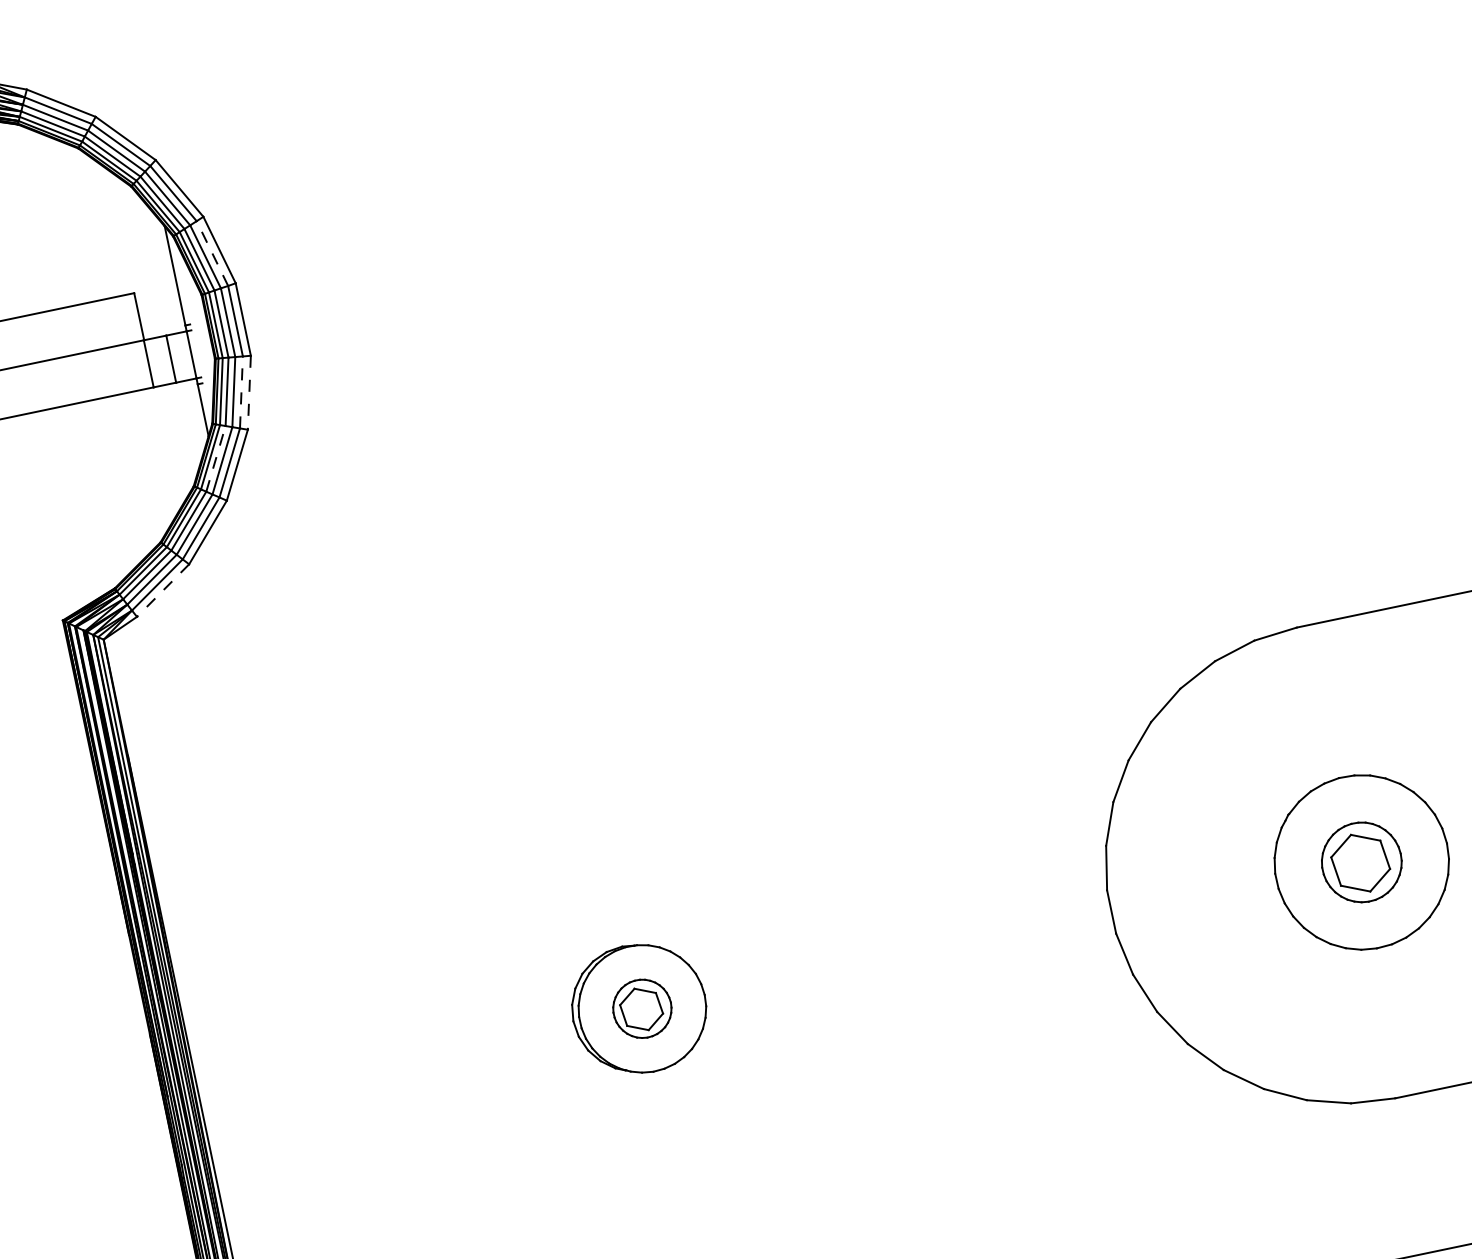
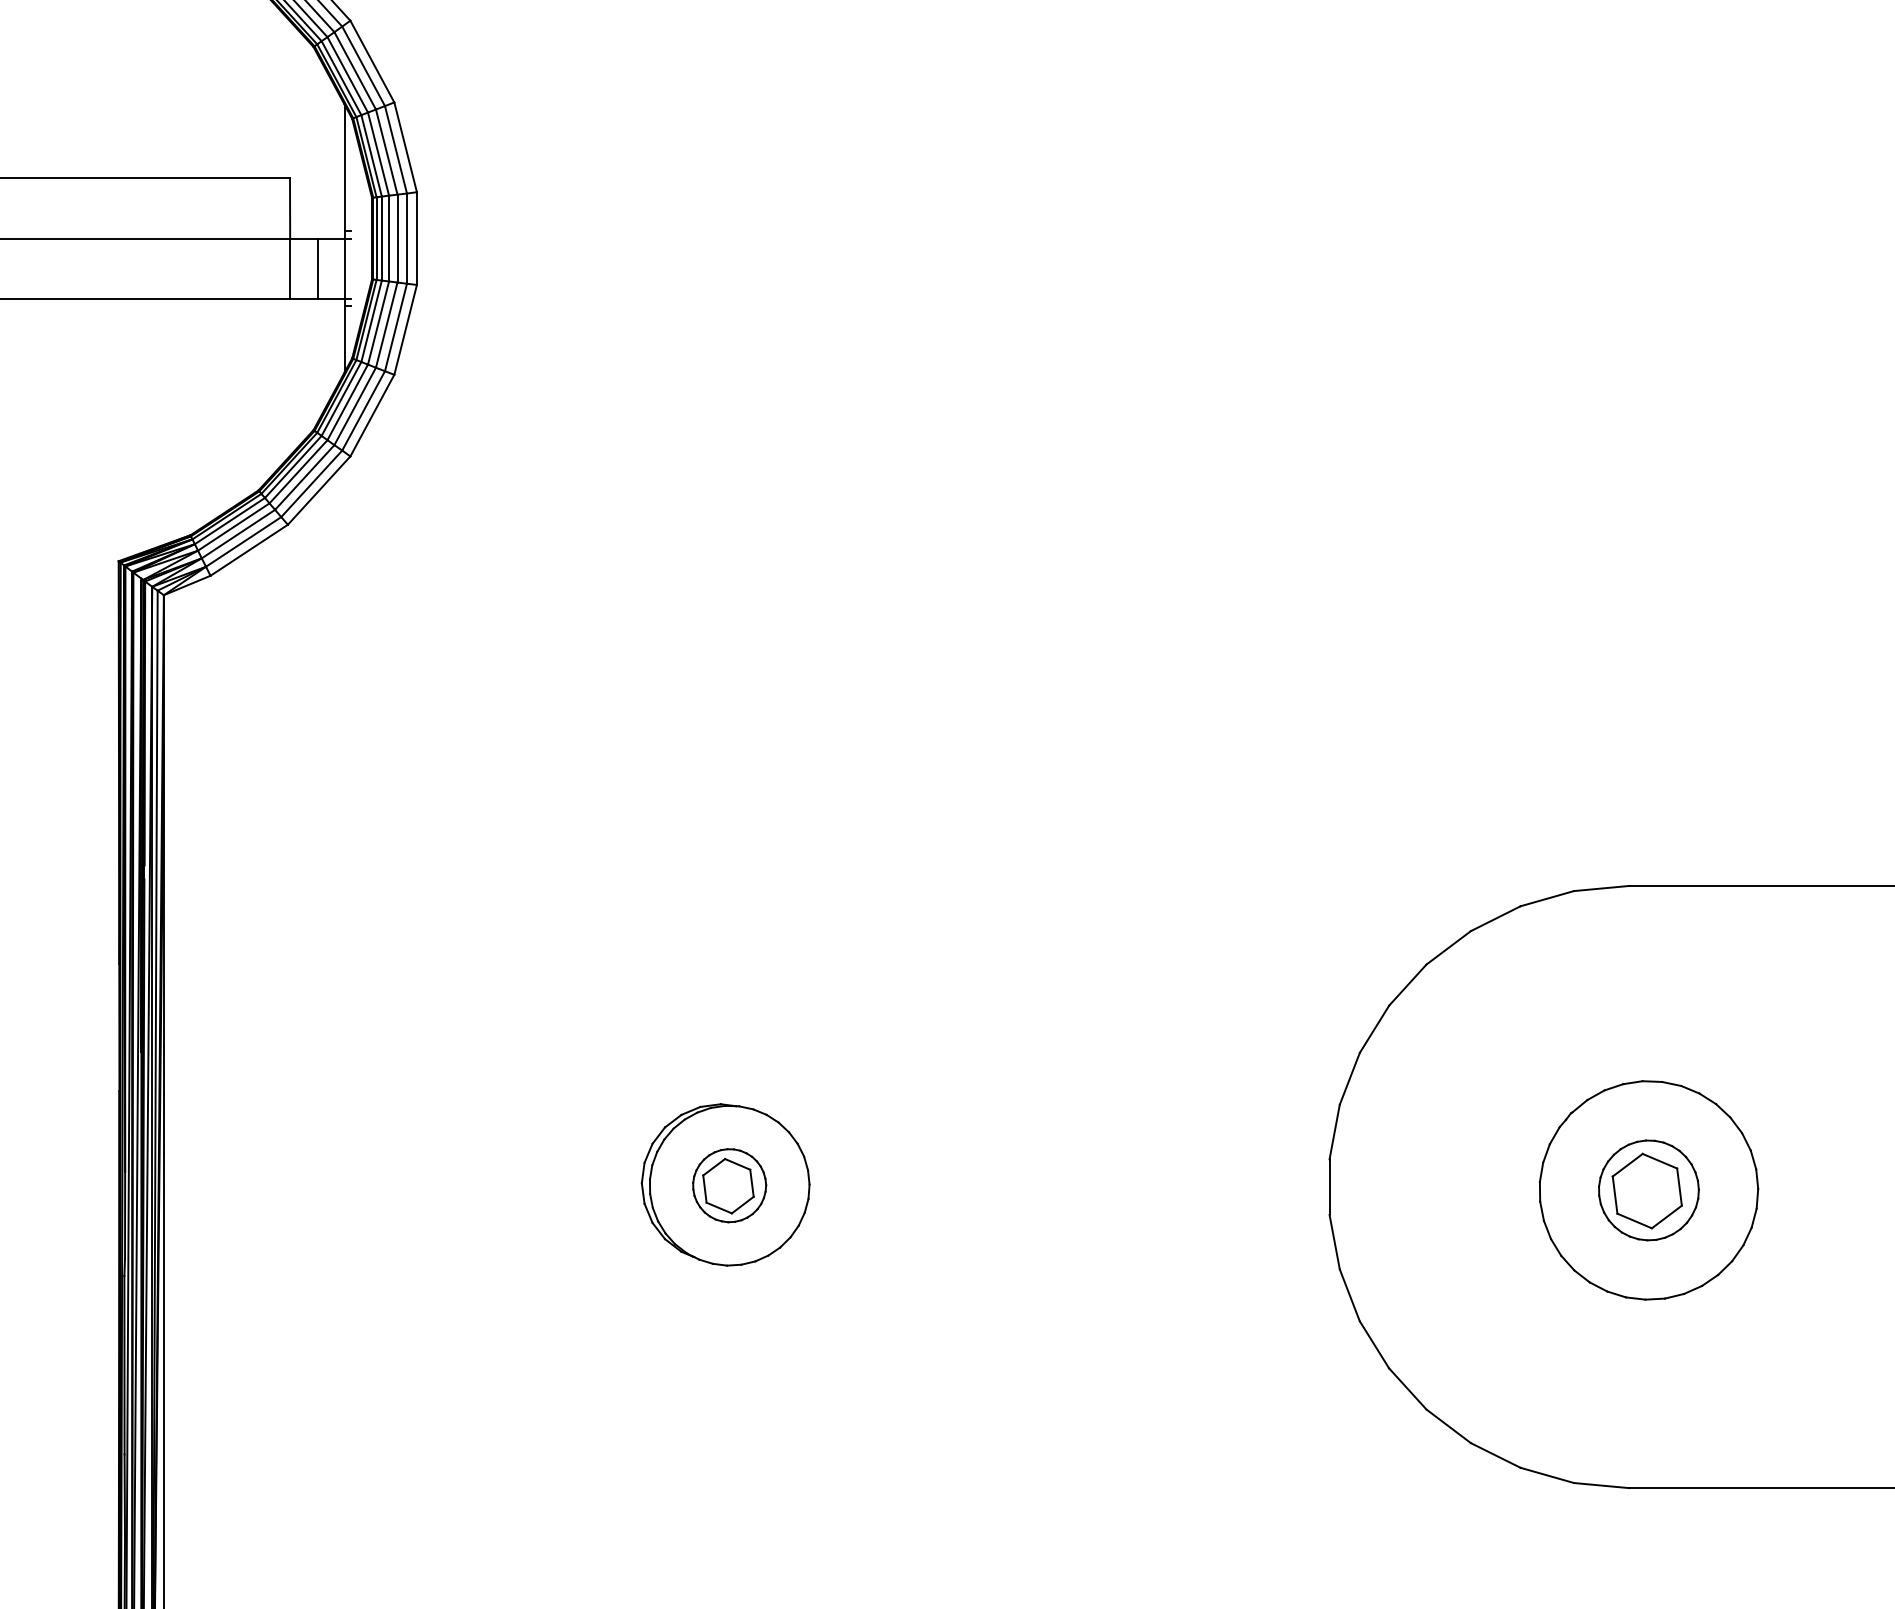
line: (211, 253) -> (395, 149), dashed -> solid
line: (241, 392) -> (396, 327), dashed -> solid
line: (249, 393) -> (405, 330), dashed -> solid
line: (215, 459) -> (347, 402), dashed -> solid
line: (162, 590) -> (248, 550), dashed -> solid

